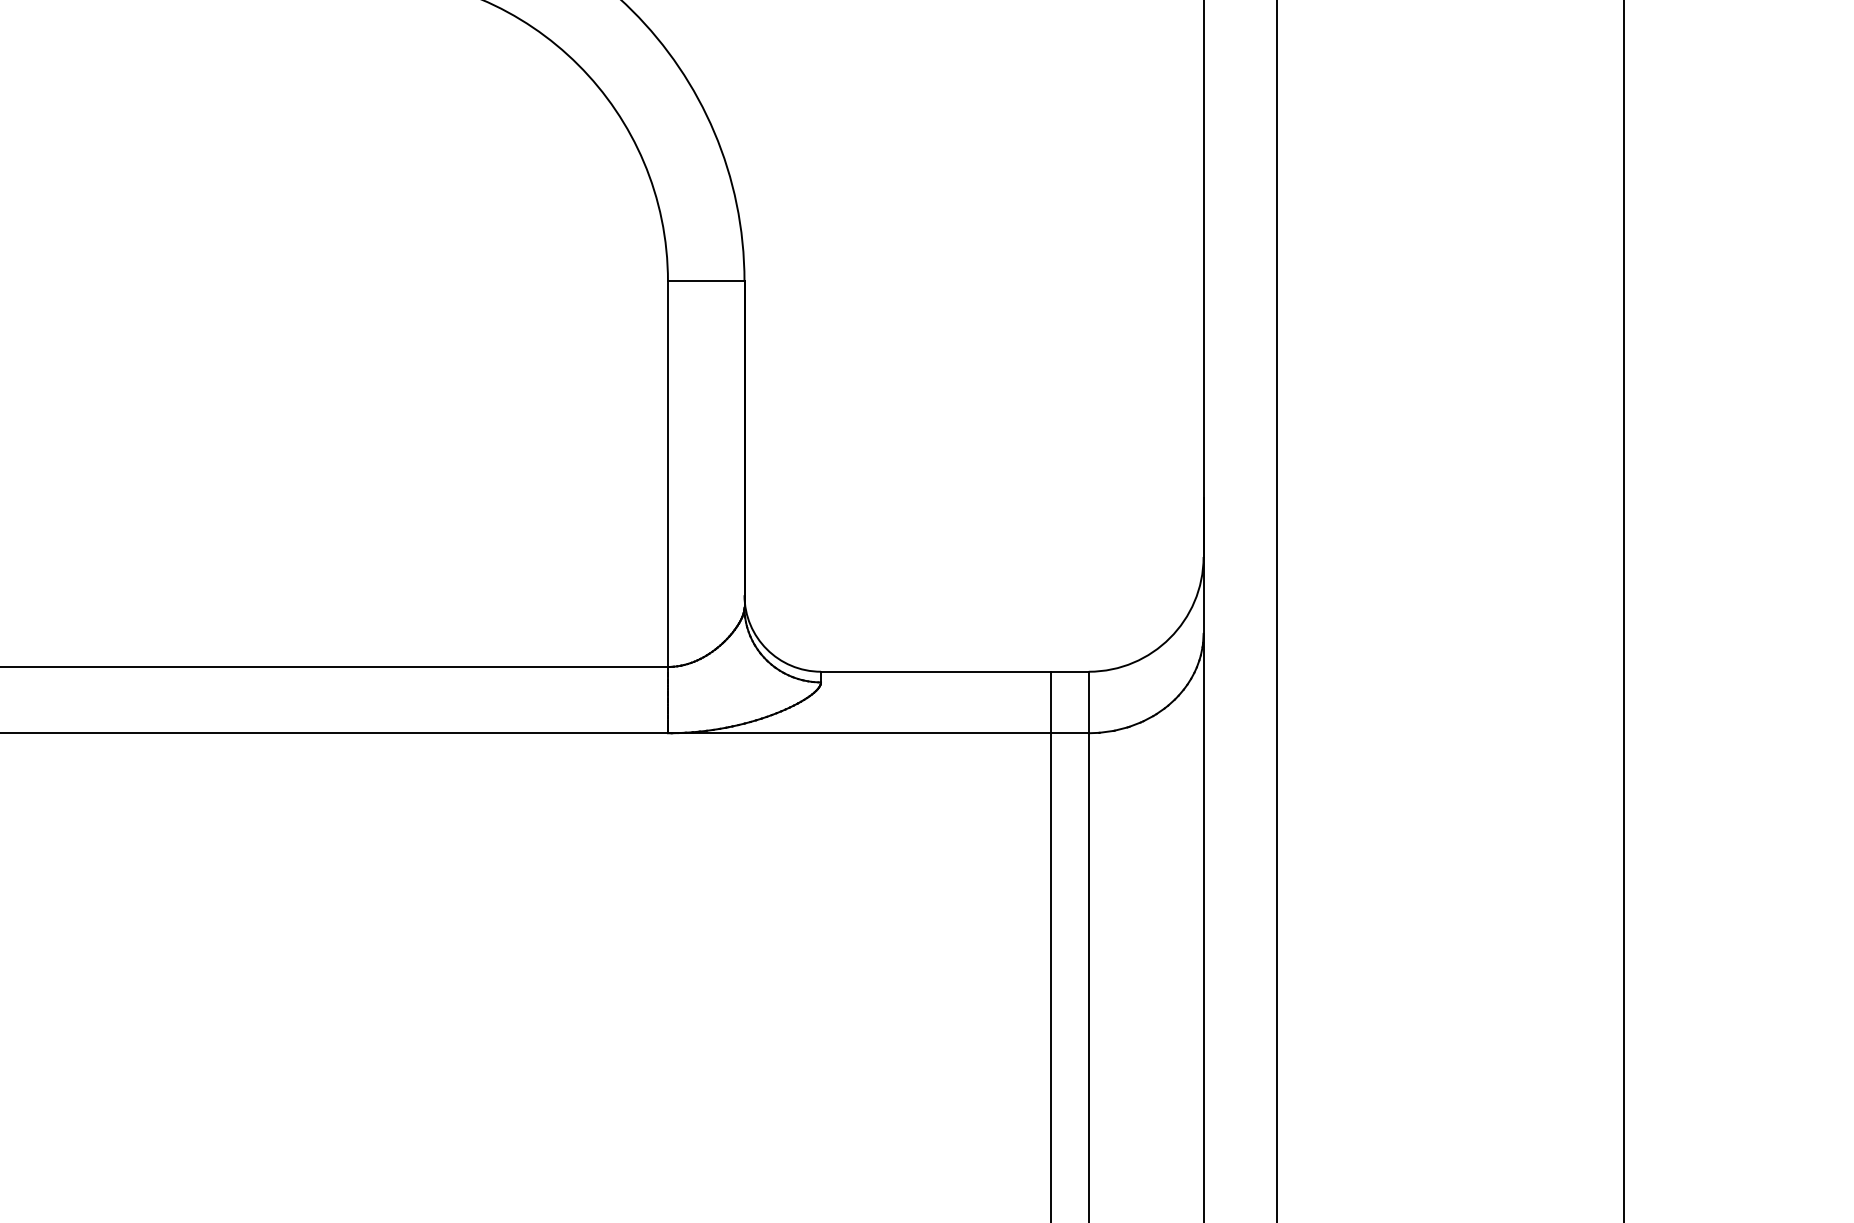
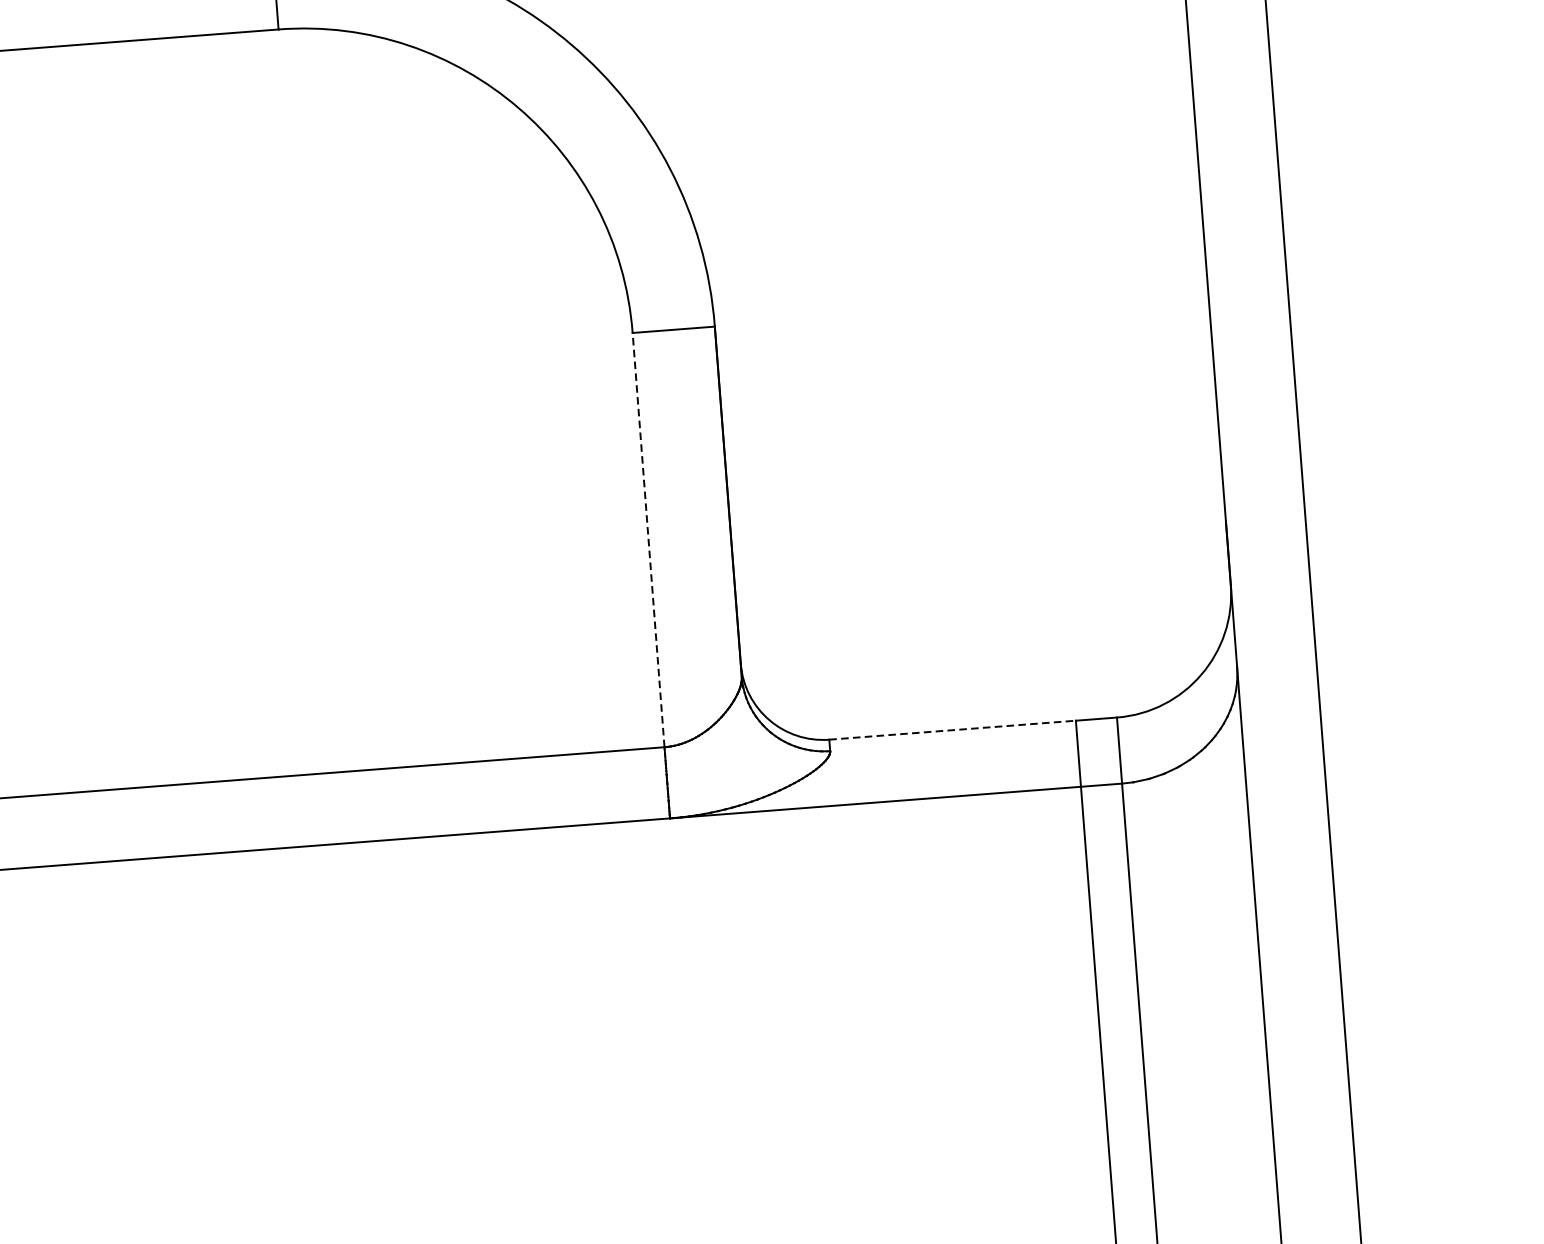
line: (667, 474) -> (648, 540), solid -> dashed
line: (935, 671) -> (952, 729), solid -> dashed

